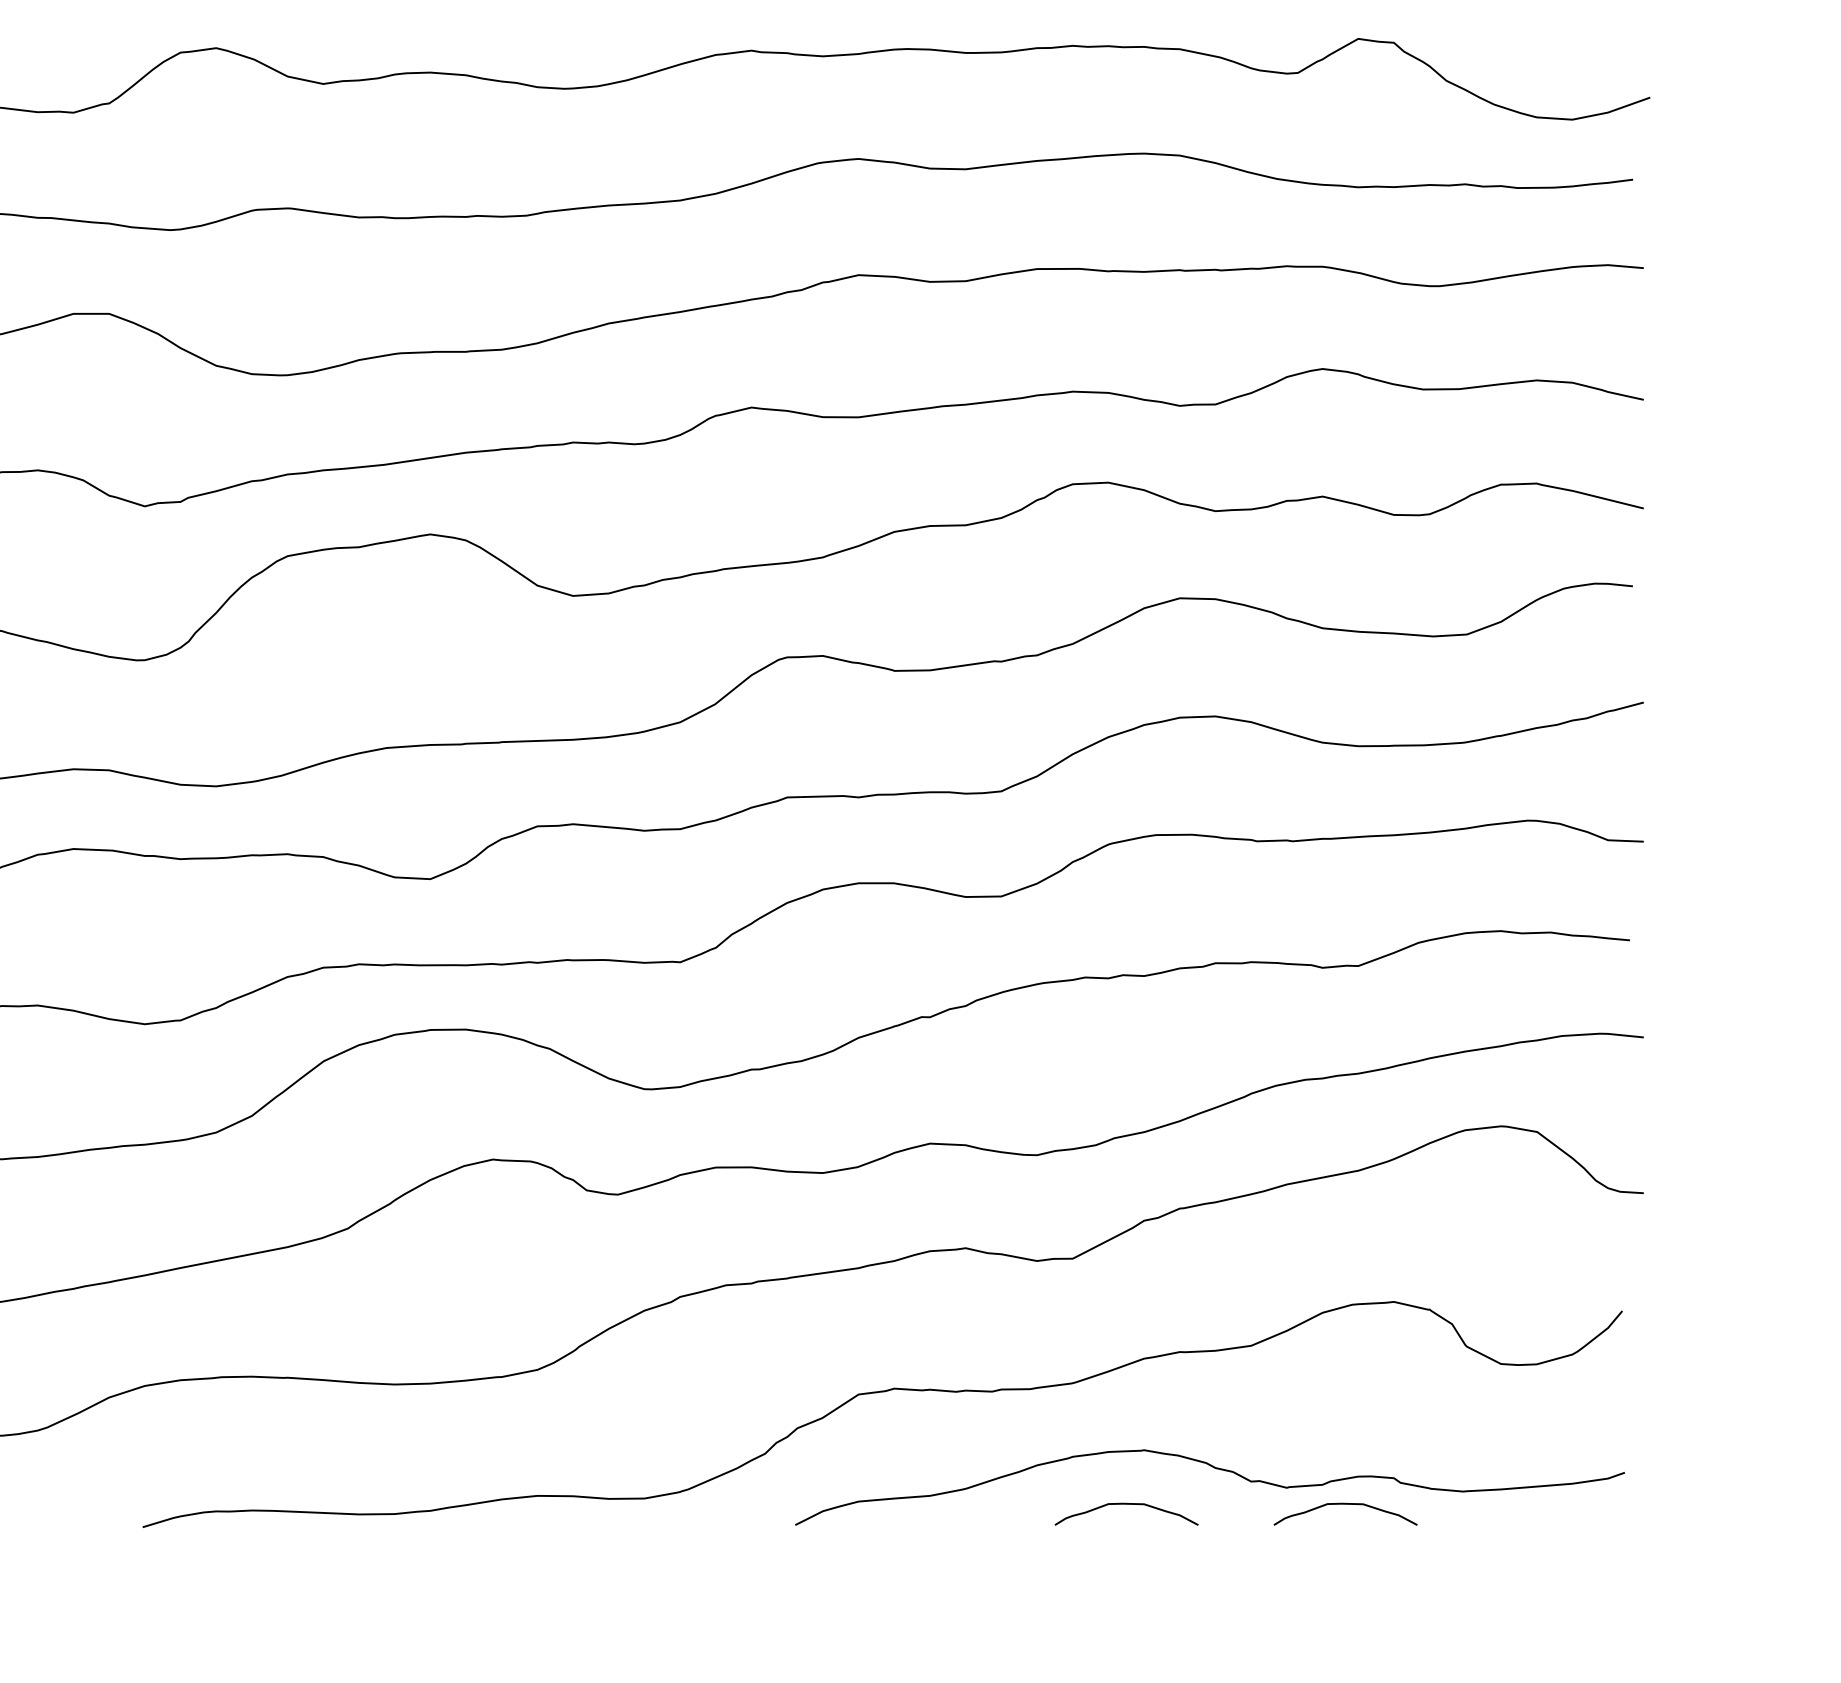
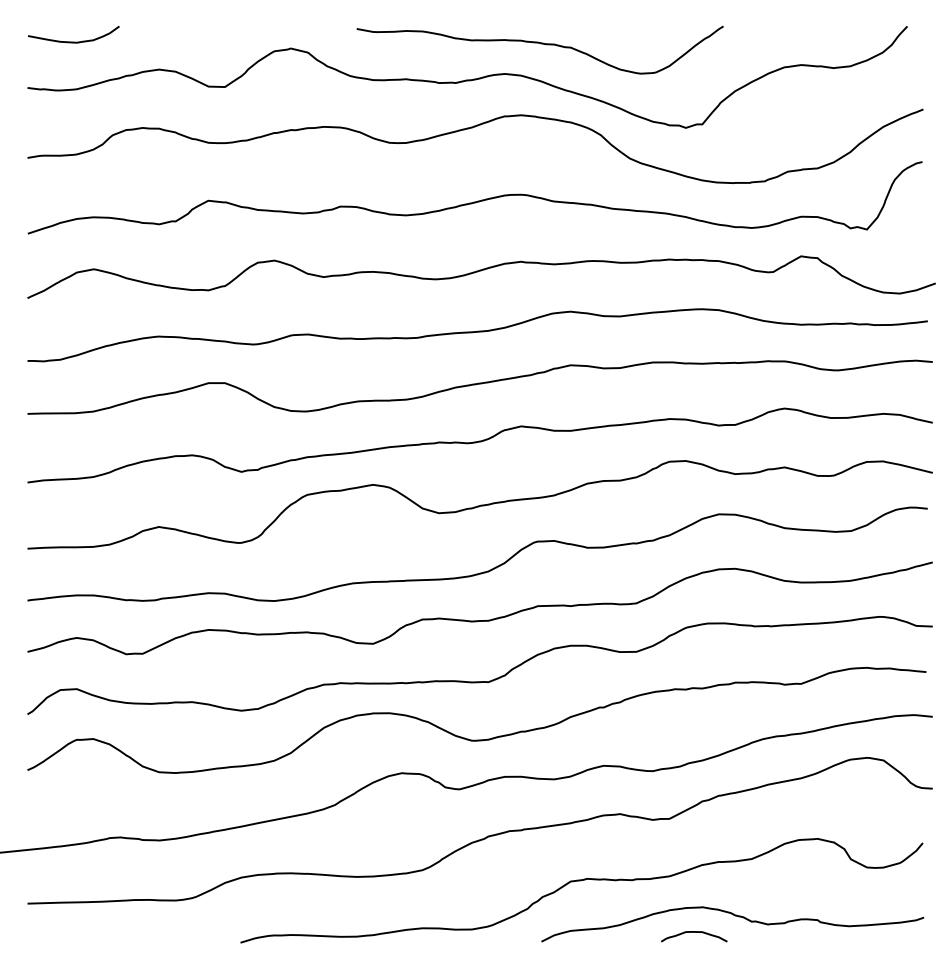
curve: (1346, 1505) -> (795, 932), removed

